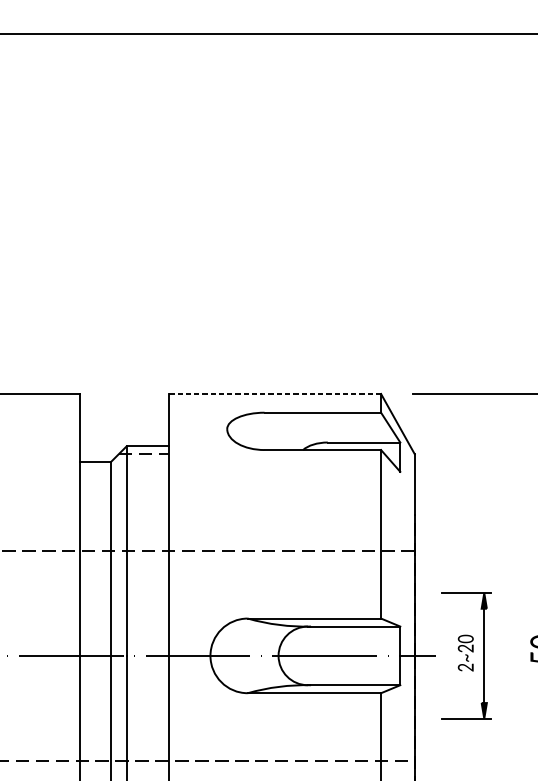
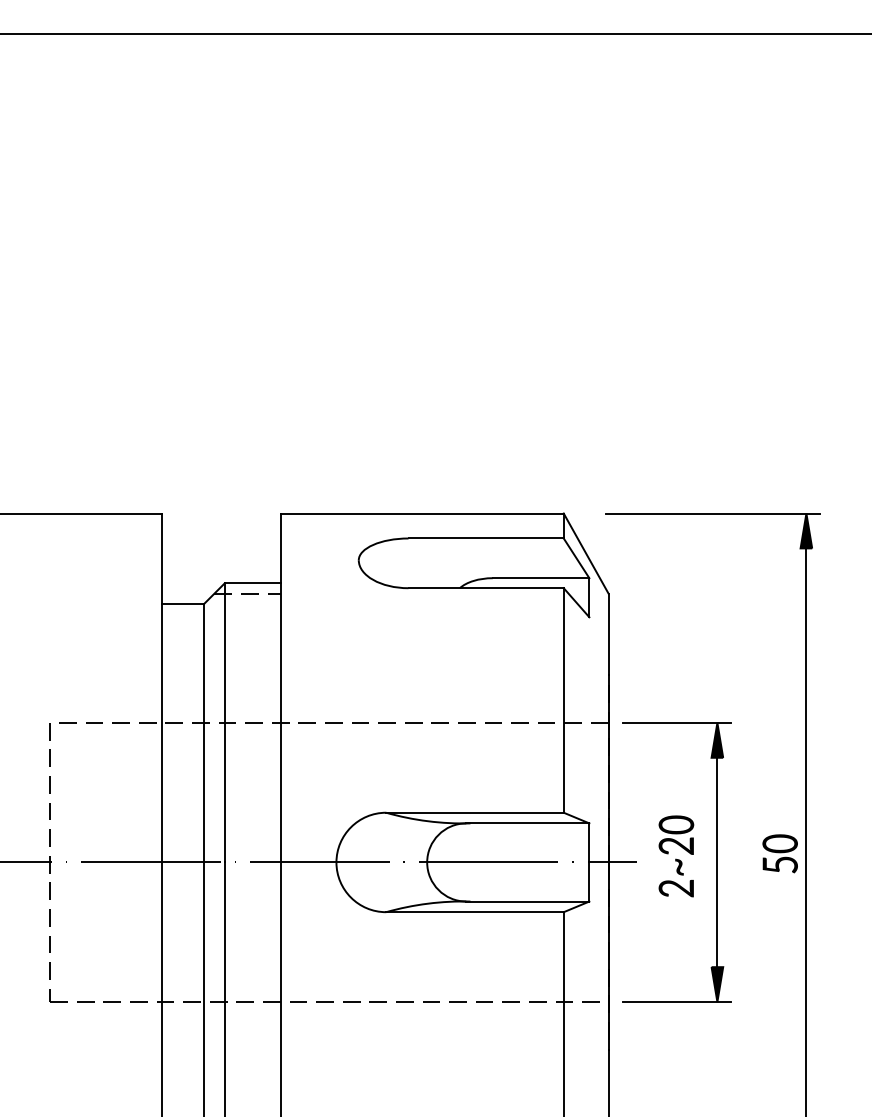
line: (275, 393) -> (422, 513), dashed -> solid
part: (465, 655) -> (676, 862), size x1.67

